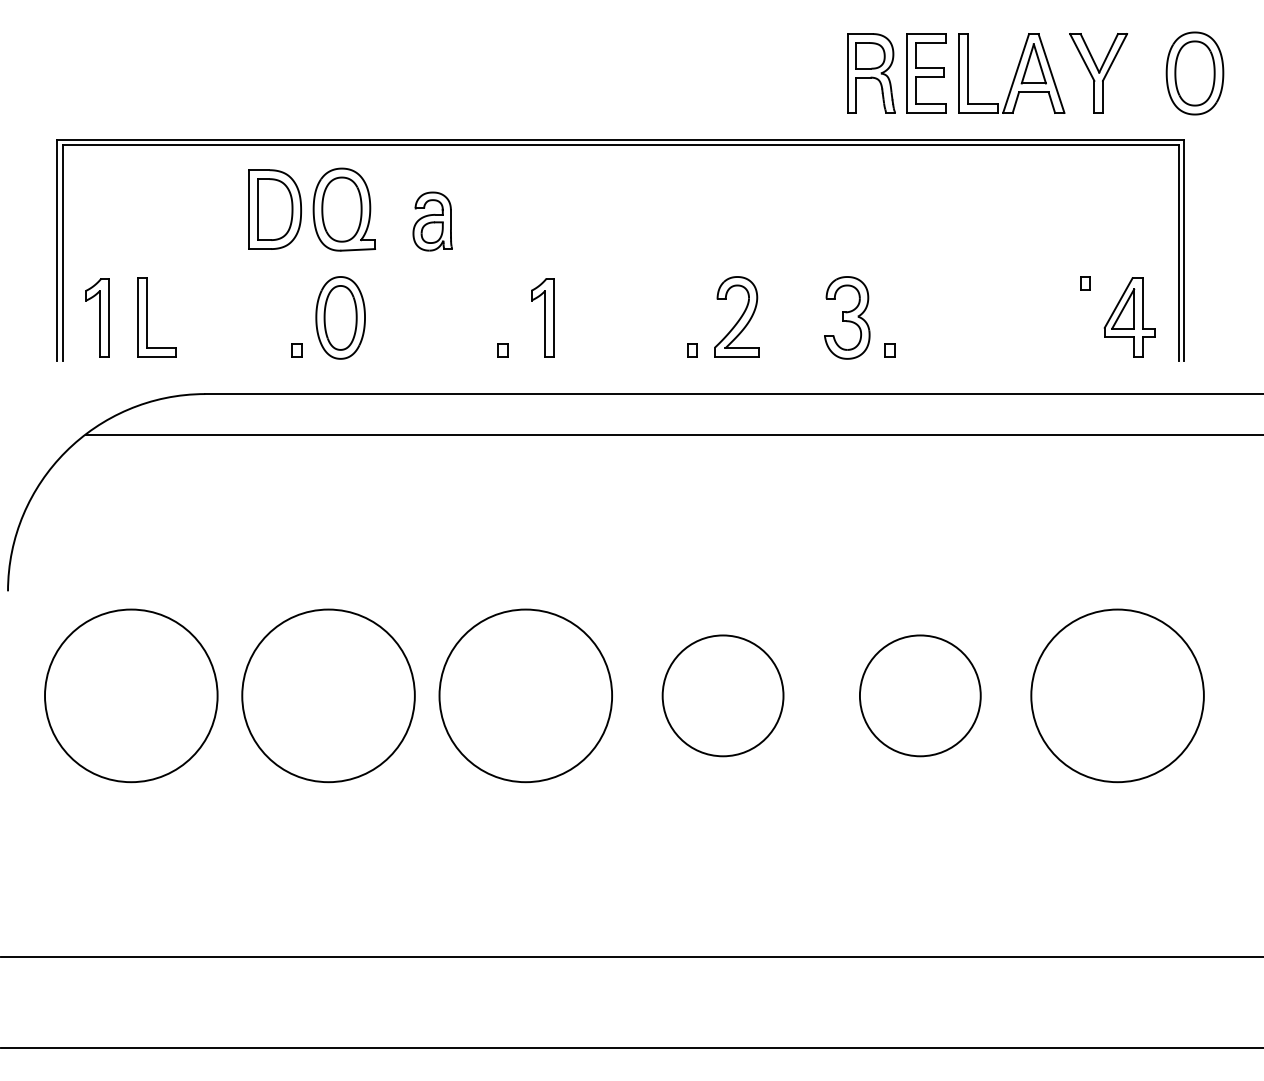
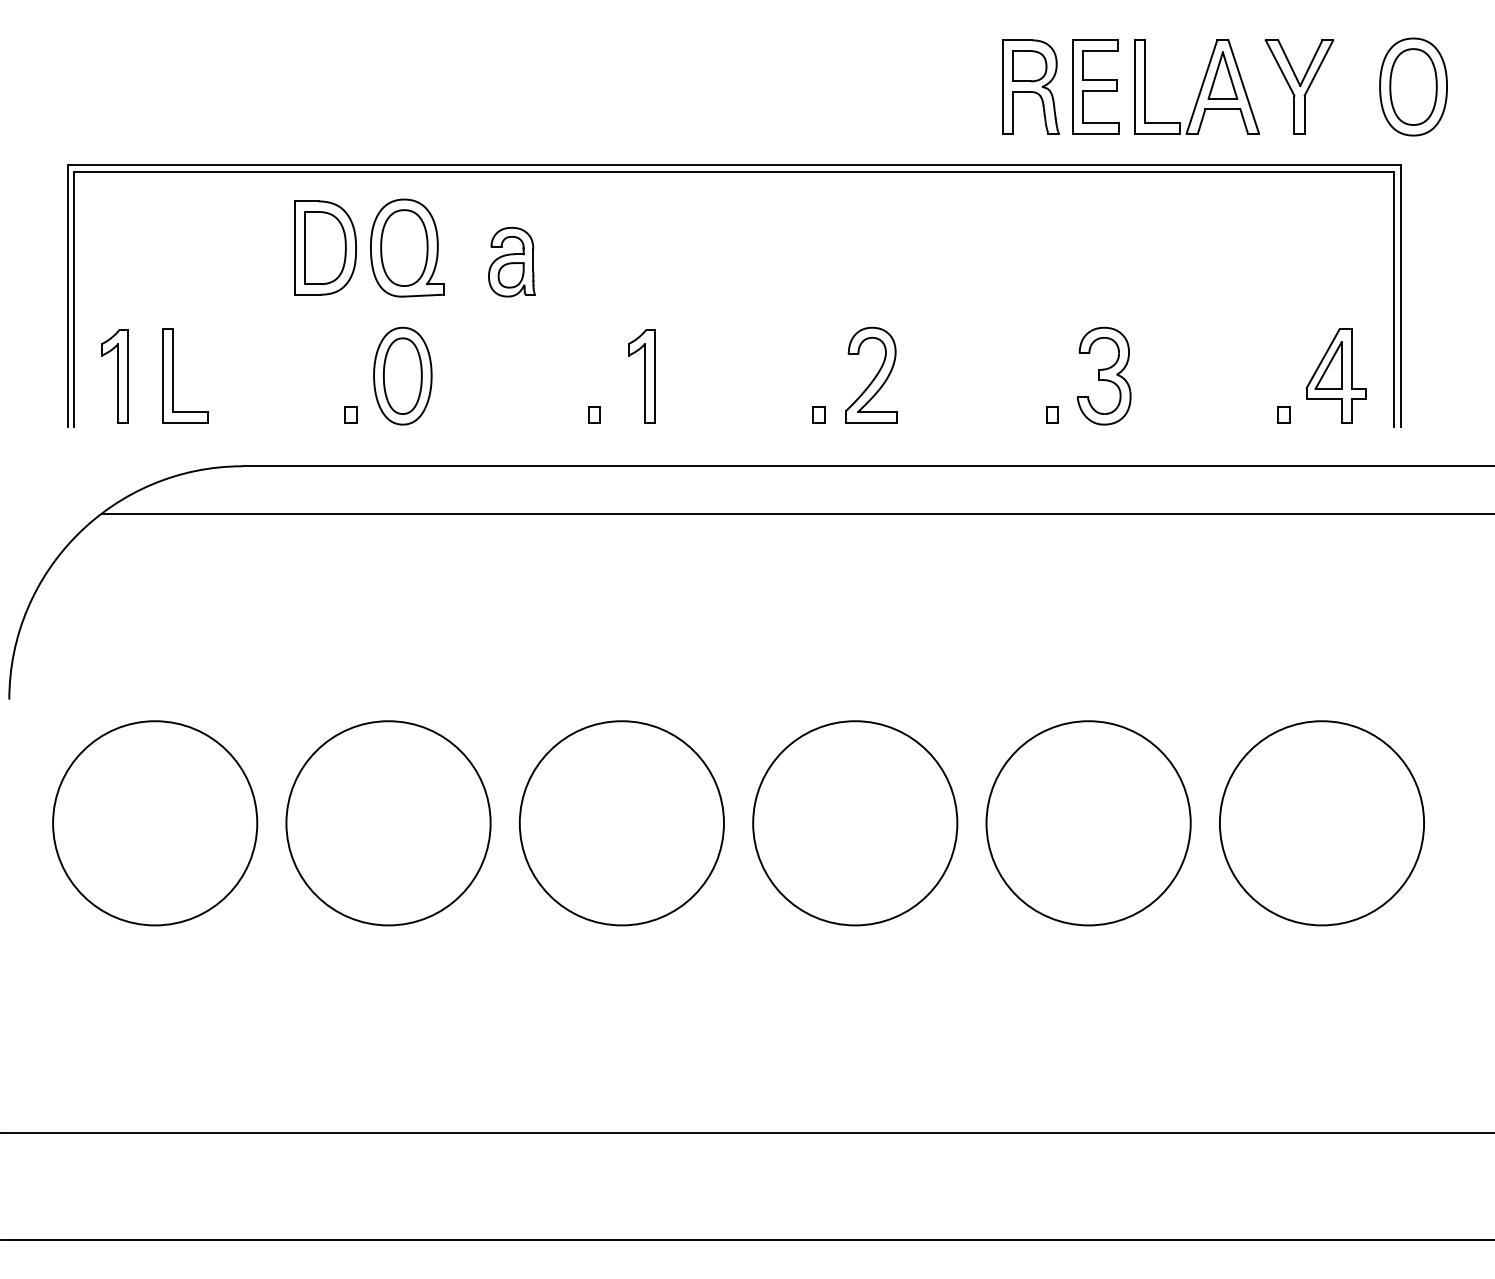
part: (1085, 283) -> (1283, 414), moved
part: (846, 317) -> (1103, 375), moved
circle: (723, 696) -> (855, 823), size x1.43
circle: (920, 696) -> (1088, 823), size x1.43

